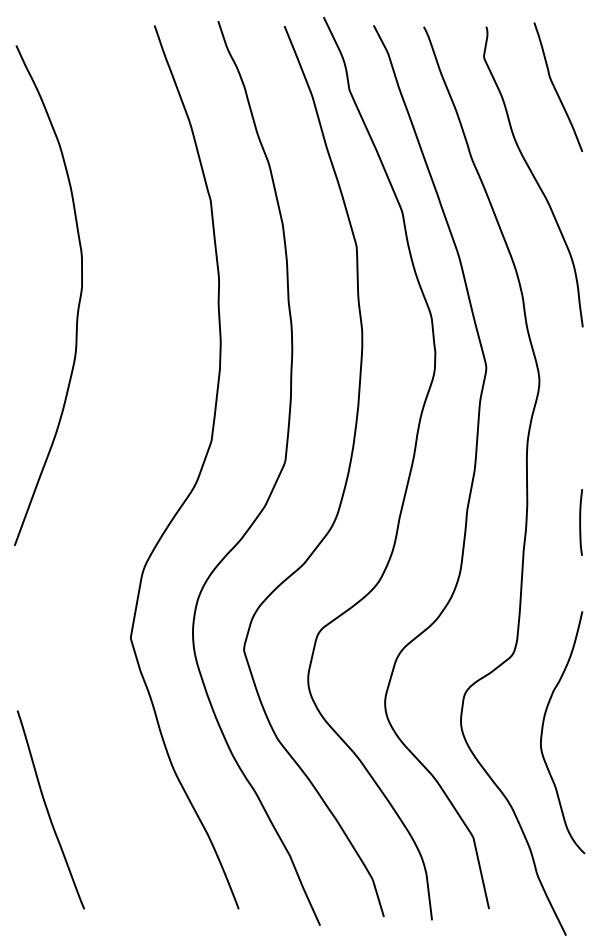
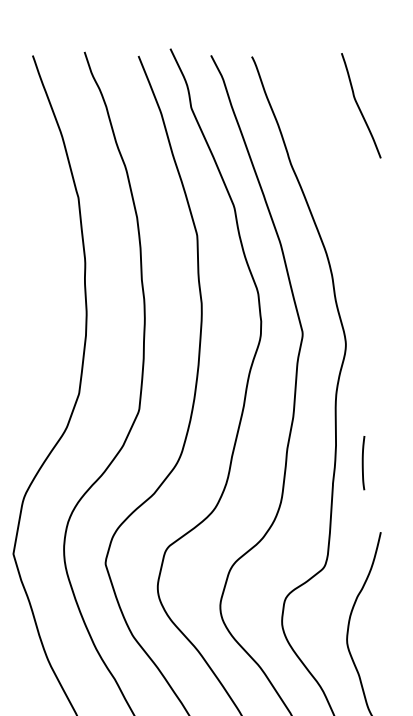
curve: (533, 176) -> (341, 178), removed
curve: (580, 522) -> (363, 463), moved

